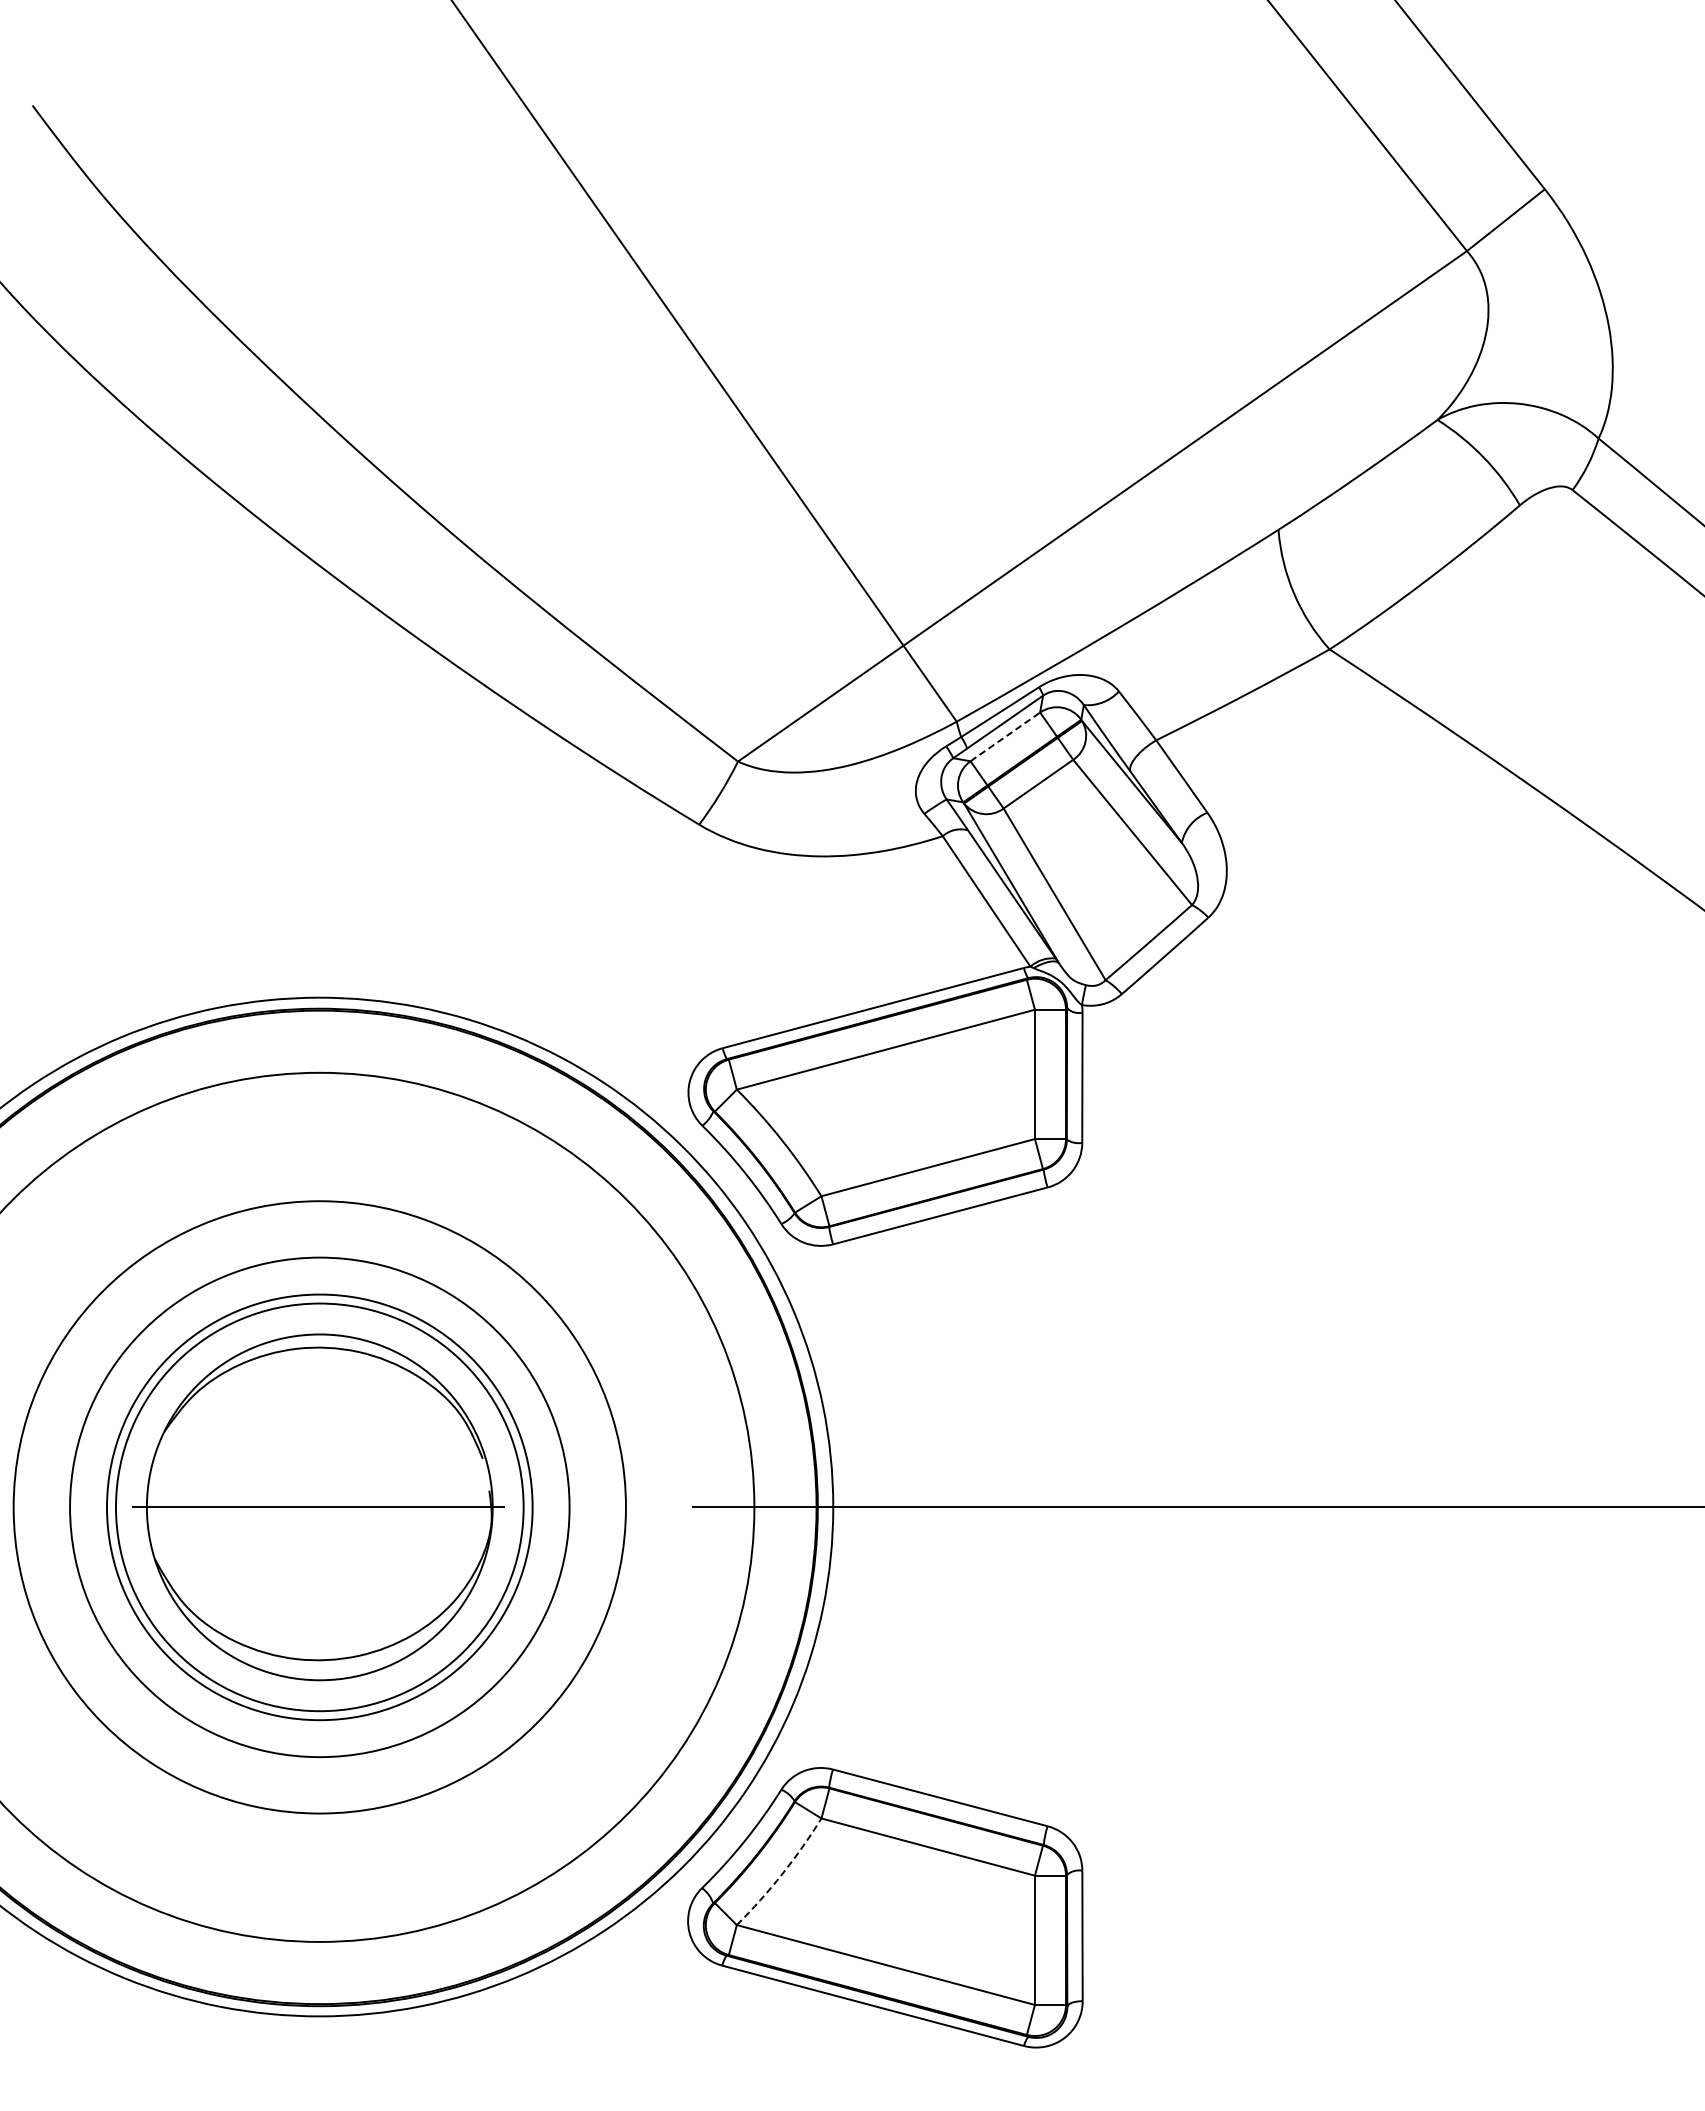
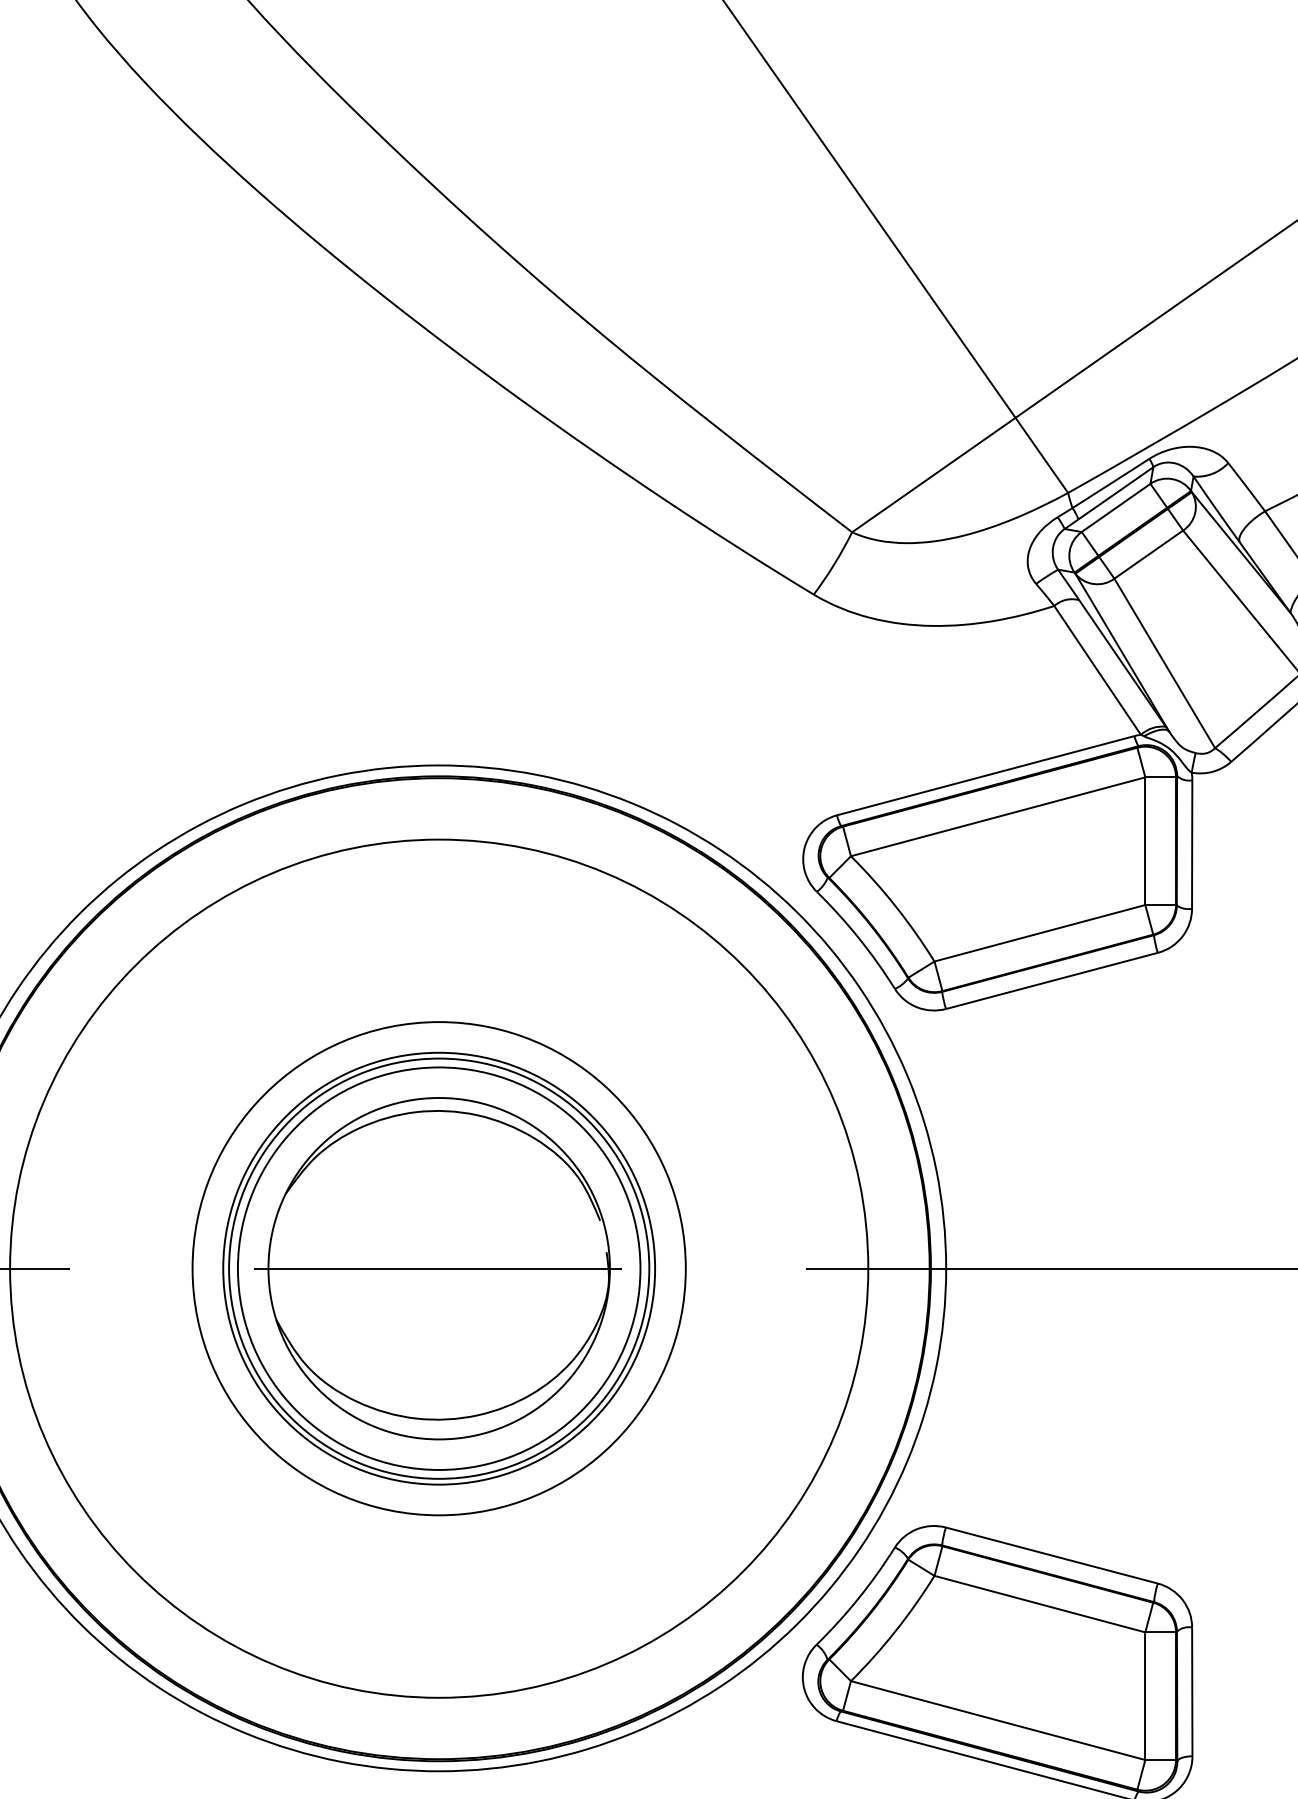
line: (1005, 736) -> (1116, 507), dashed -> solid
circle: (319, 1507) -> (438, 1268), size x0.71
arc: (782, 1874) -> (896, 1631), dashed -> solid

